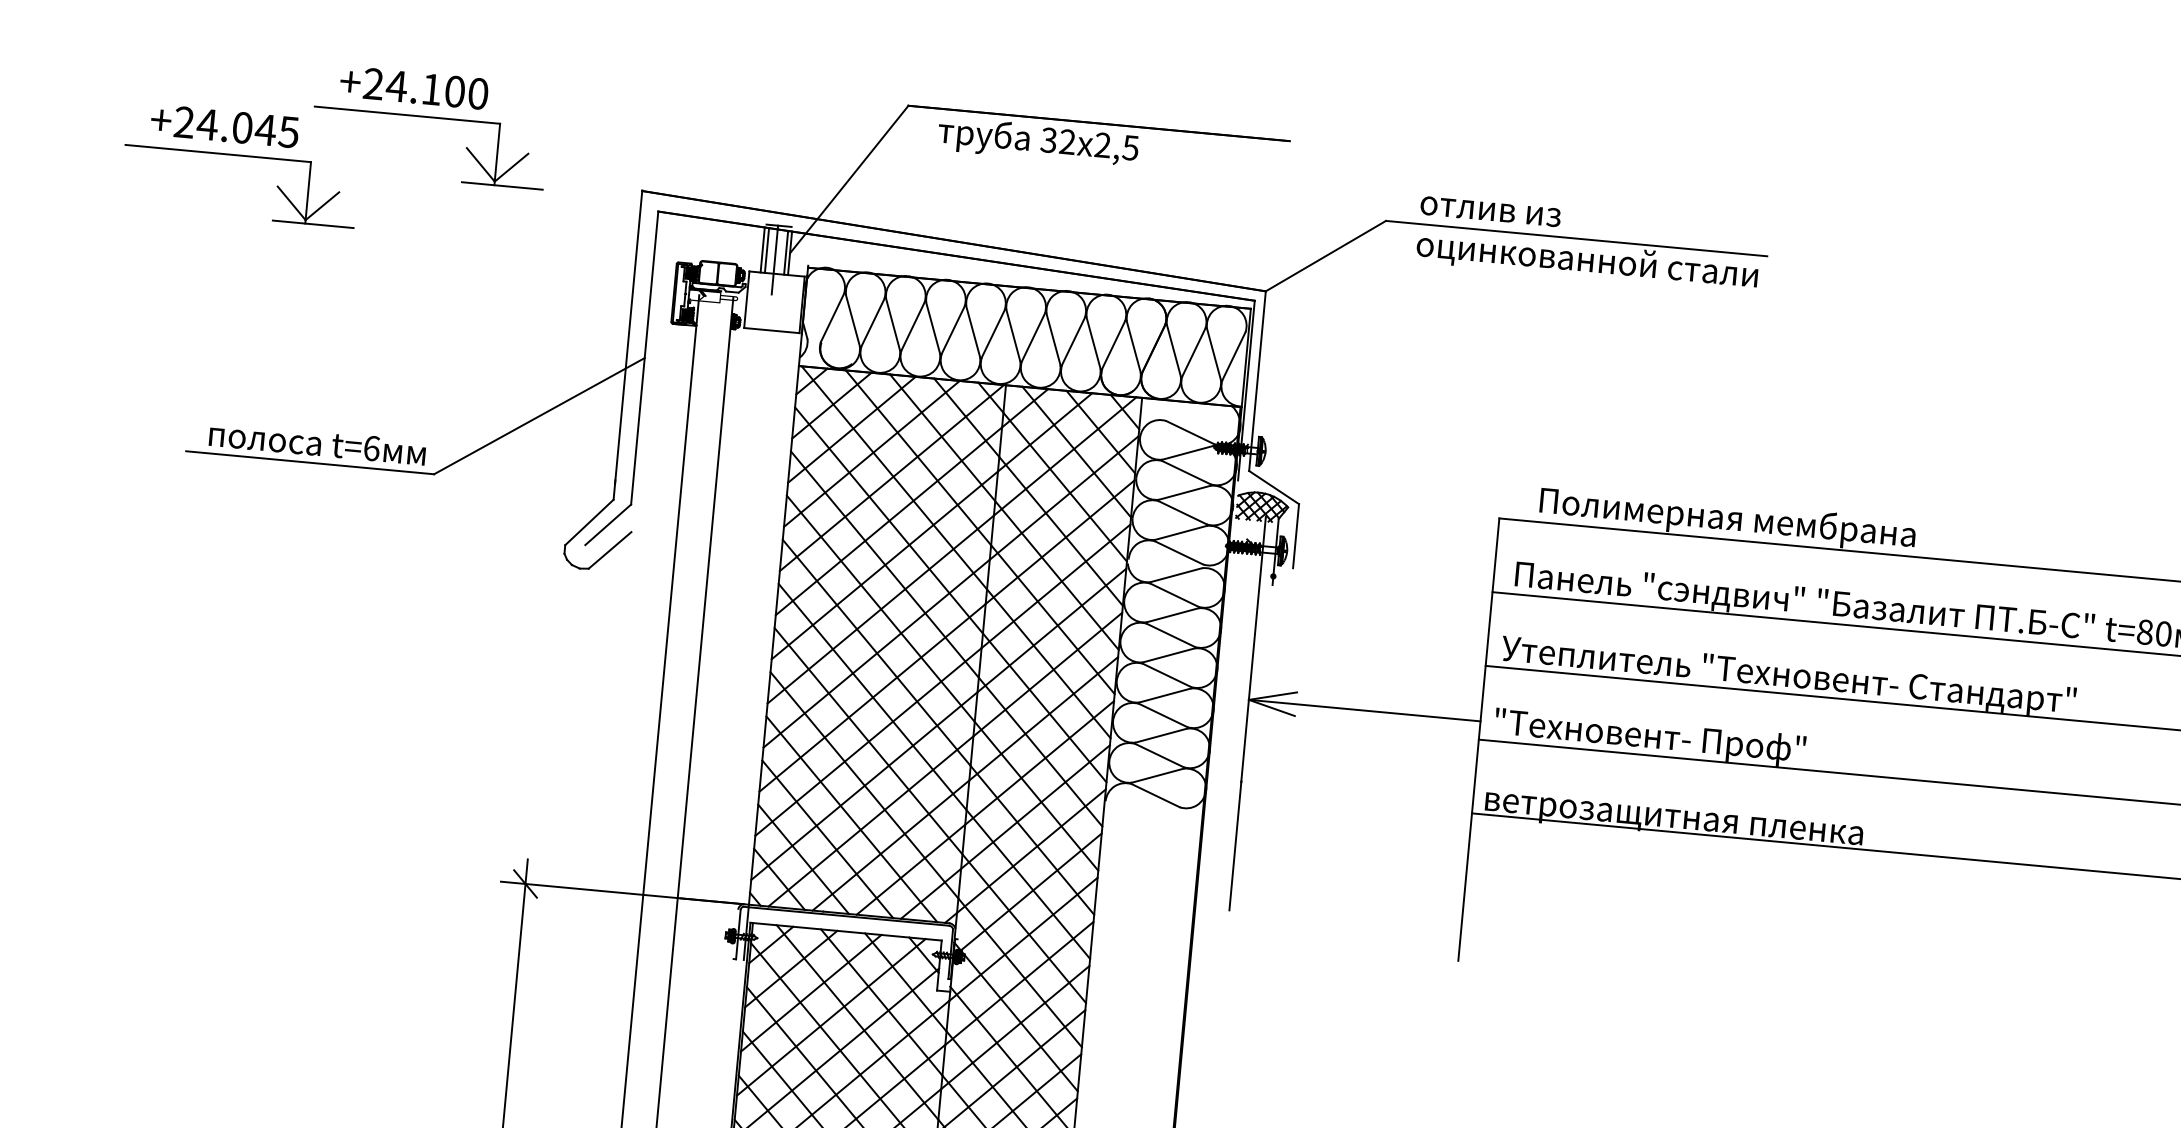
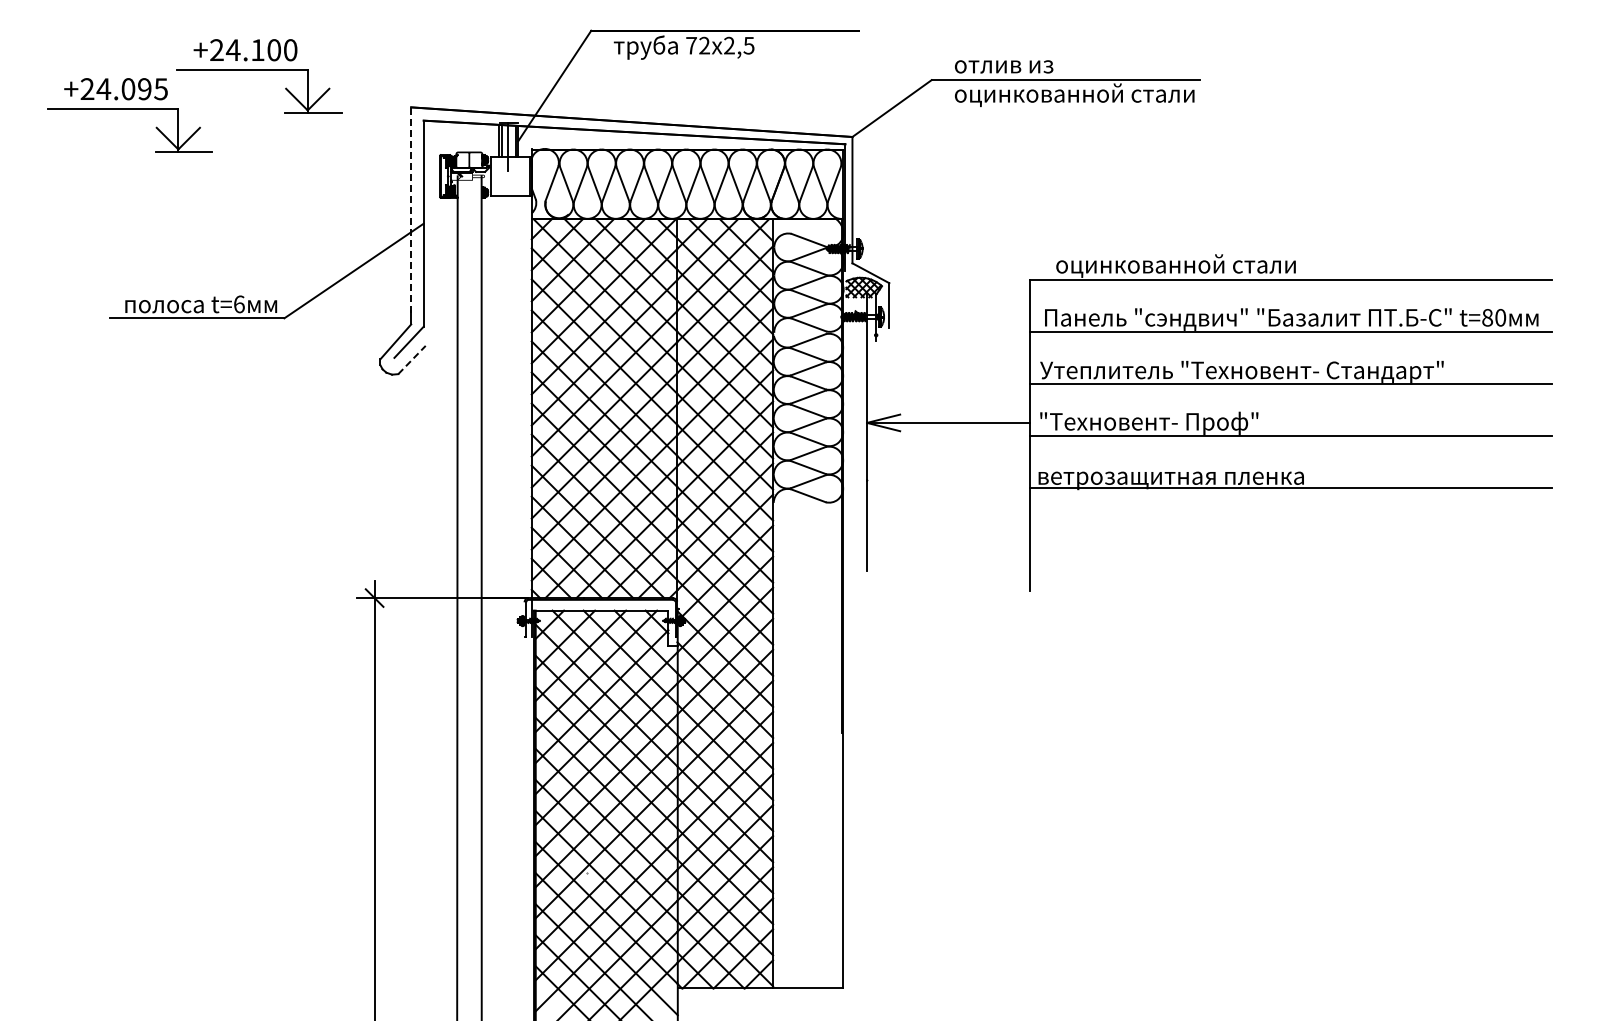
text: (265, 130) -> (144, 89), +24.045 -> +24.095
text: (1048, 140) -> (691, 45), 32 -> 72
line: (629, 336) -> (411, 209), solid -> dashed
text: (1726, 519) -> (1188, 266), Полимерная мембрана -> оцинкованной стали
line: (610, 551) -> (412, 360), solid -> dashed

